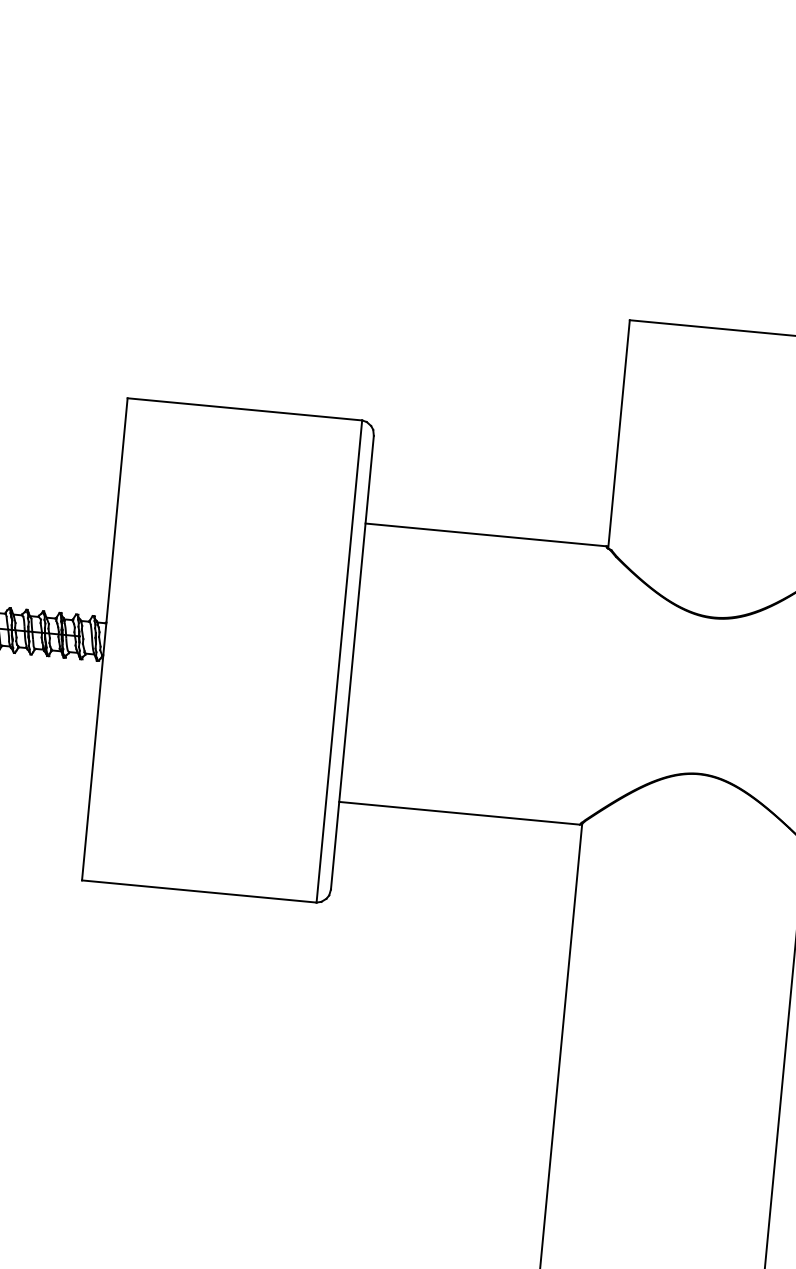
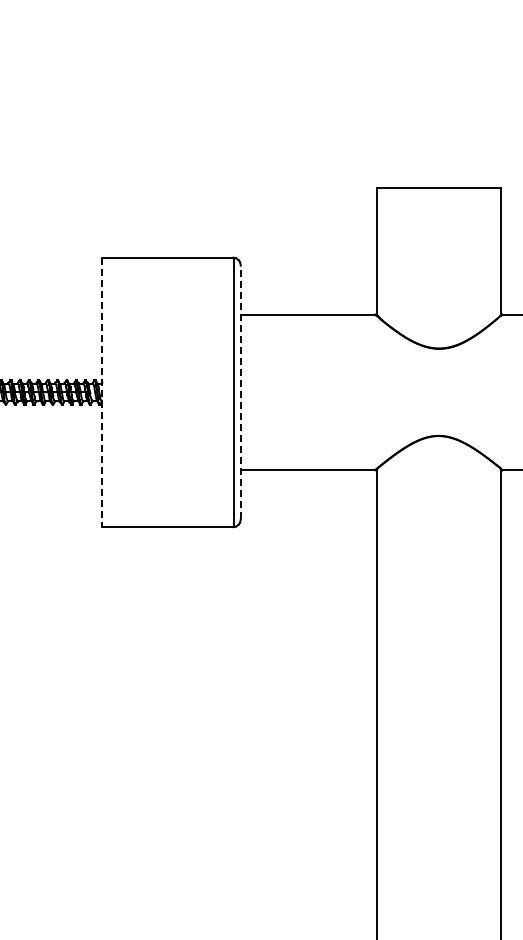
line: (105, 639) -> (102, 392), solid -> dashed
line: (351, 662) -> (240, 392), solid -> dashed

